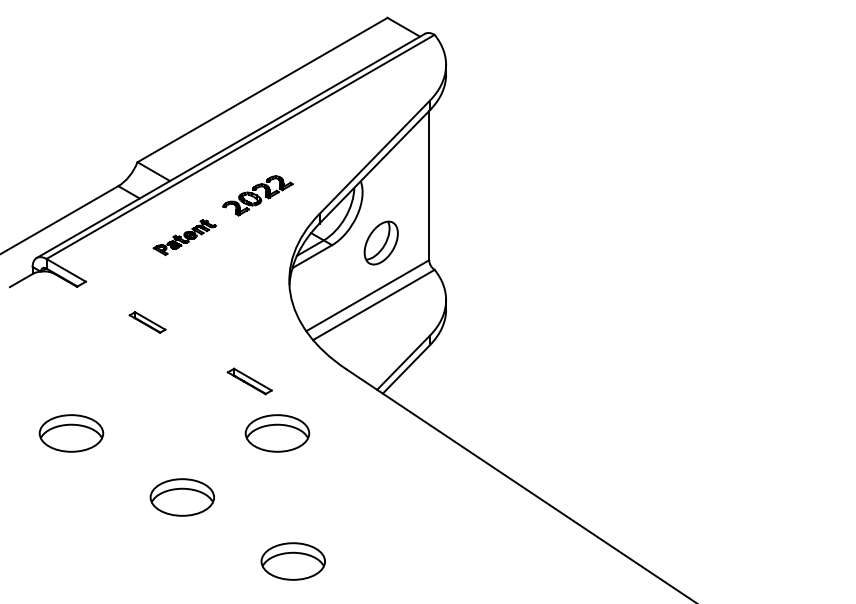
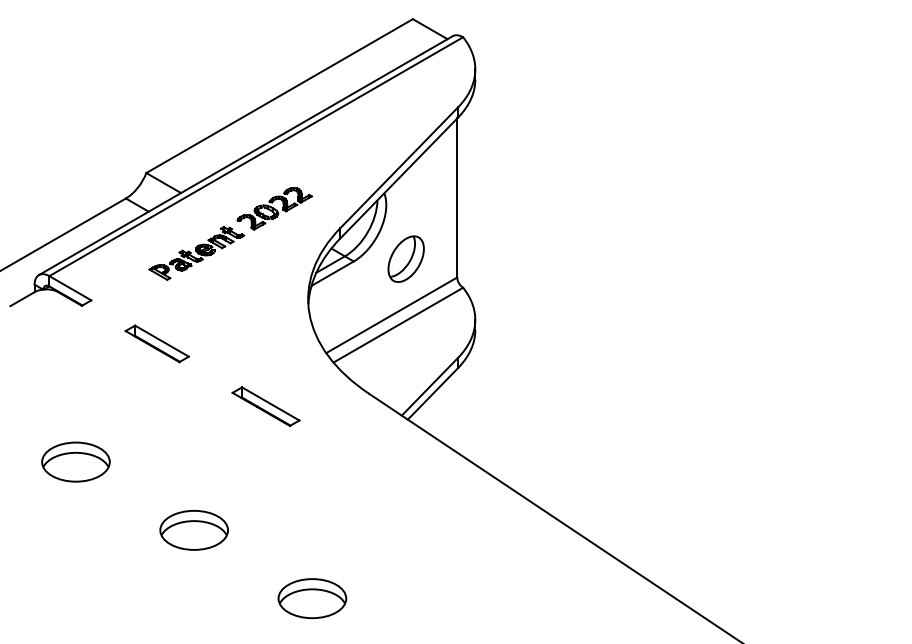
part: (184, 237) -> (196, 253), size x1.43
part: (147, 322) -> (157, 343), size x1.67
part: (249, 381) -> (265, 406), size x1.43
part: (277, 433) -> (295, 462), removed

